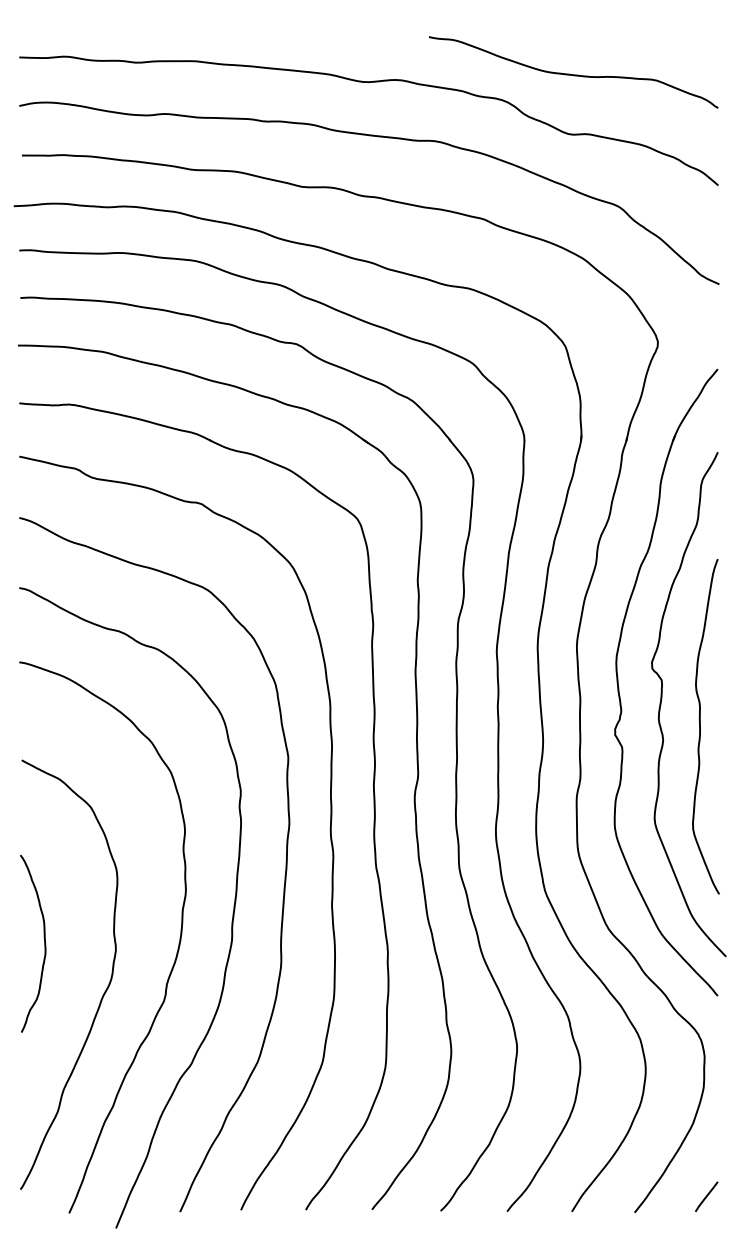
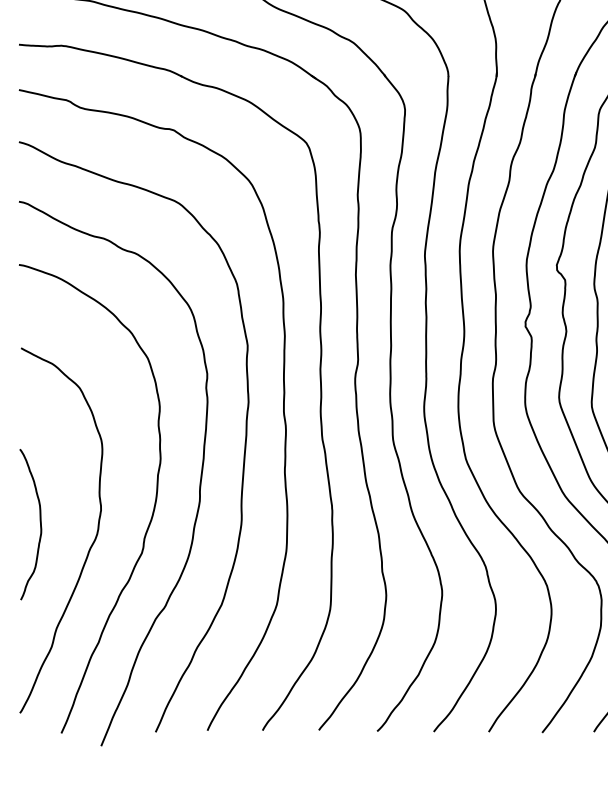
curve: (44, 943) -> (40, 524), moved

